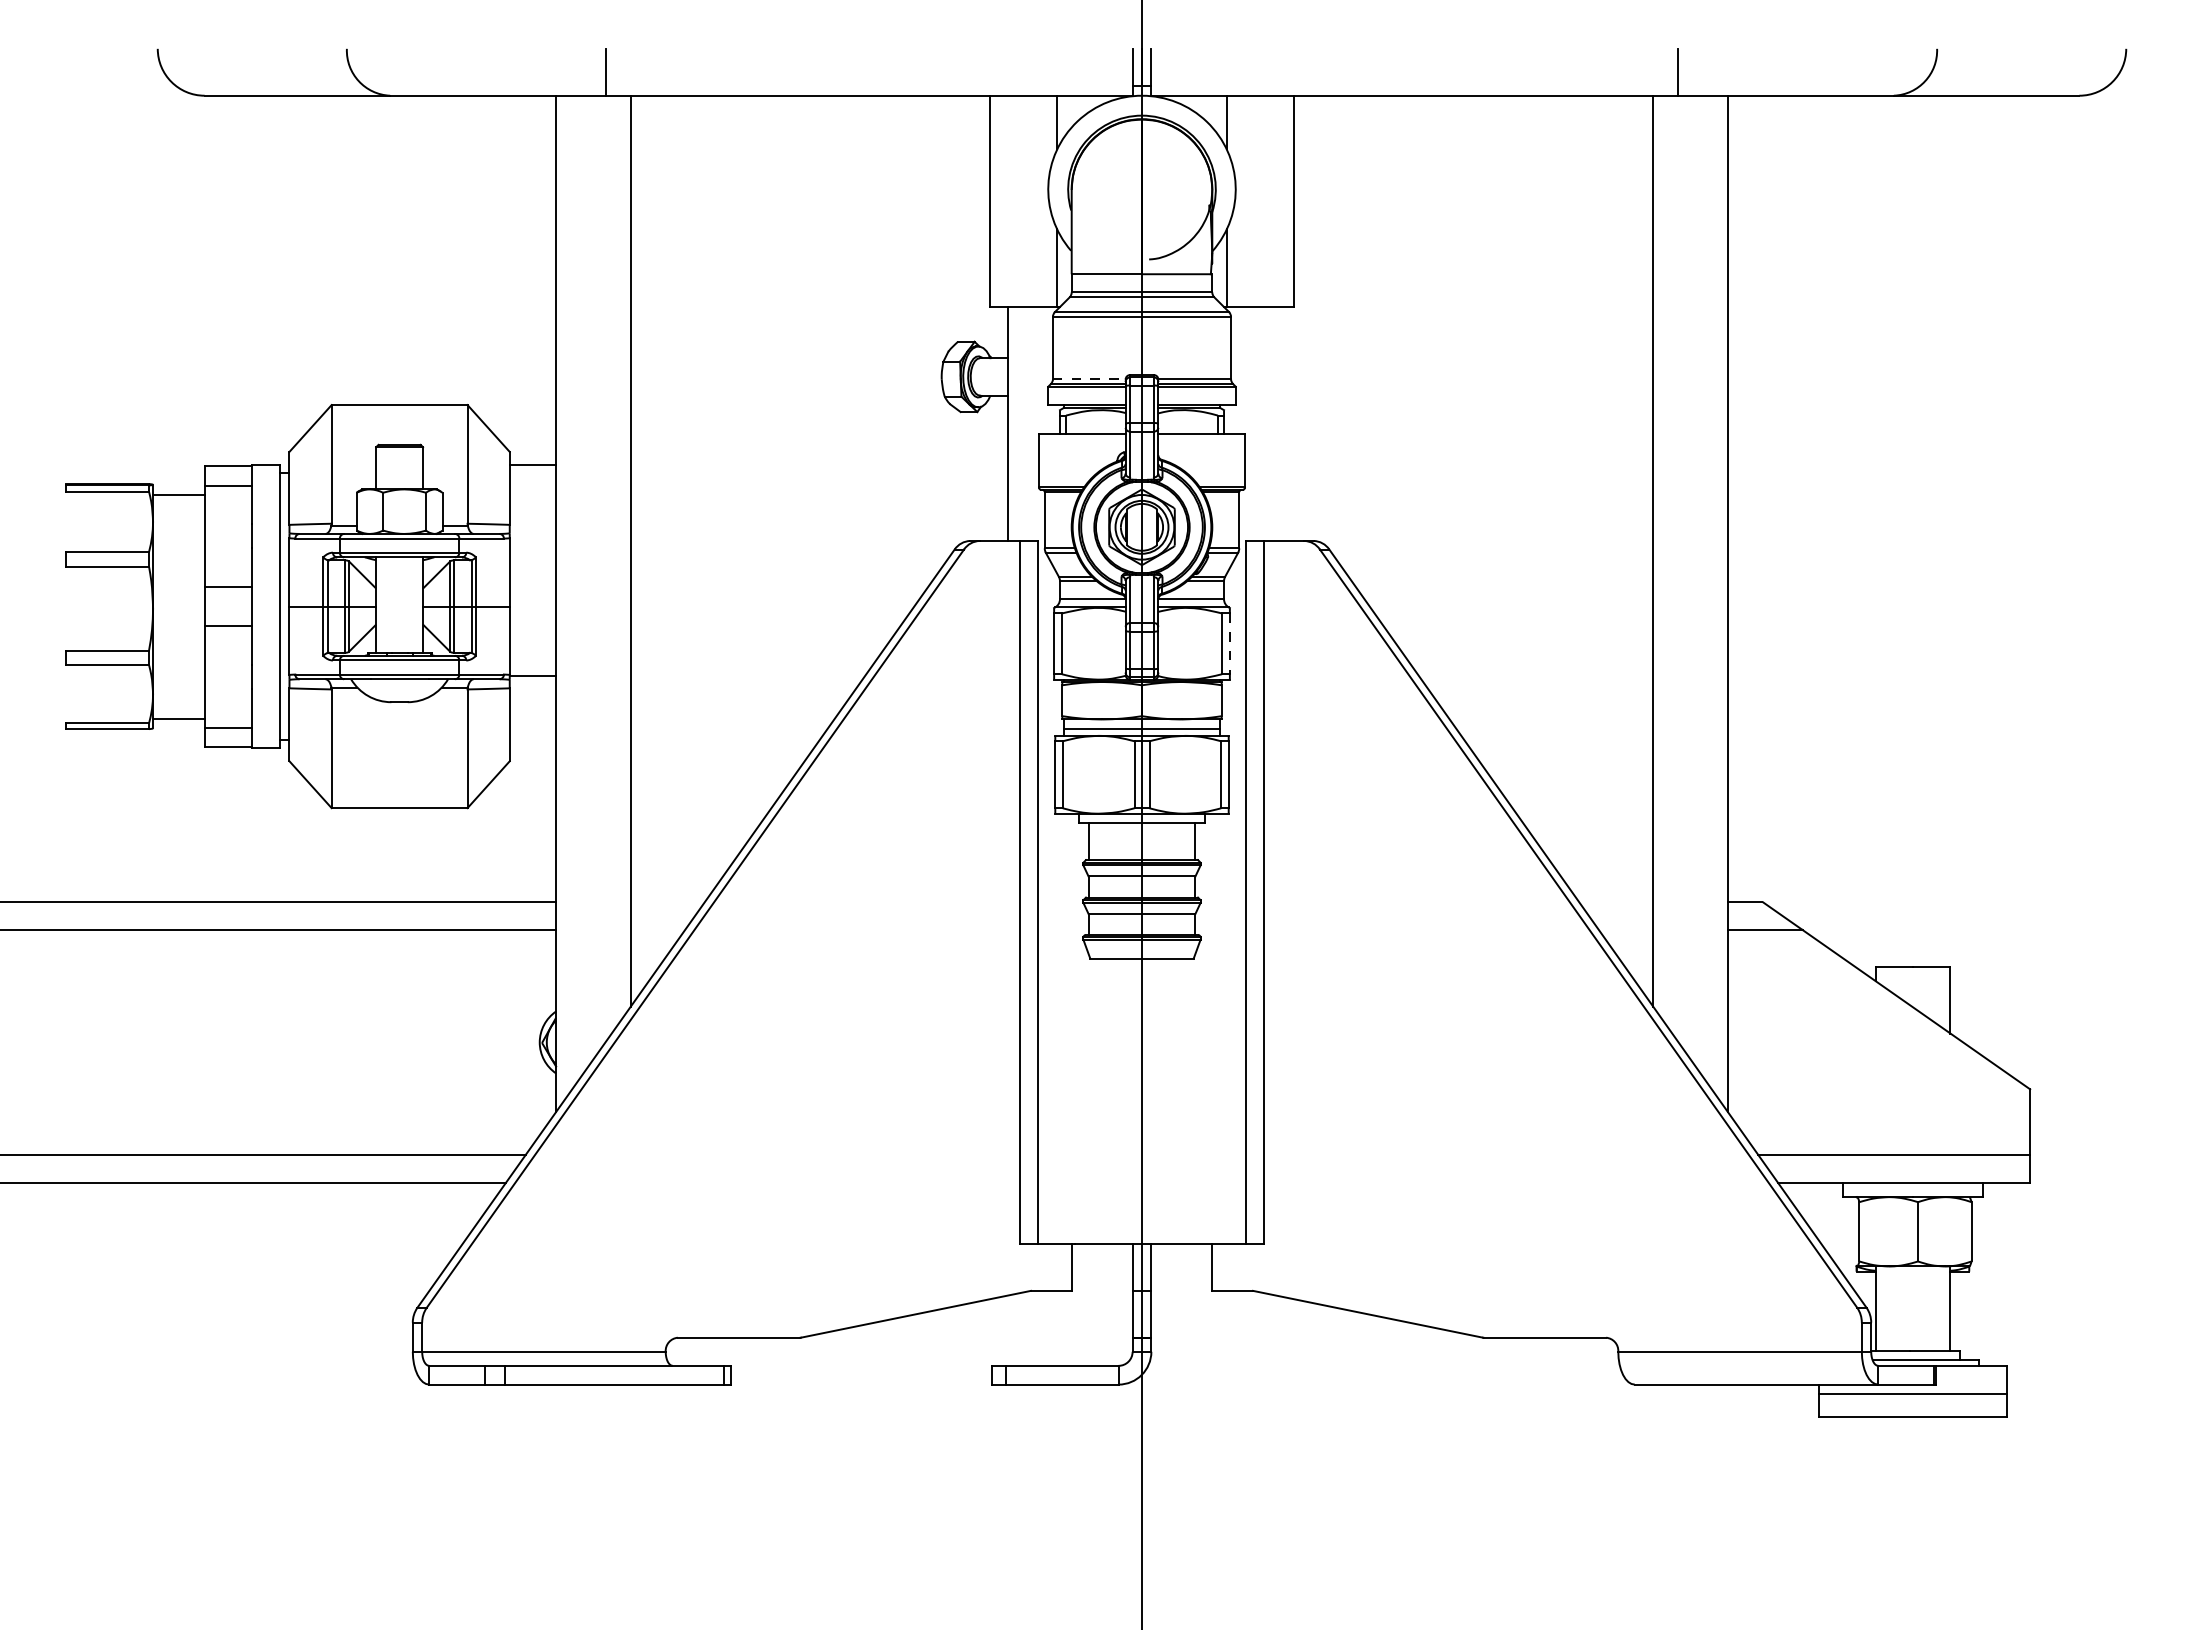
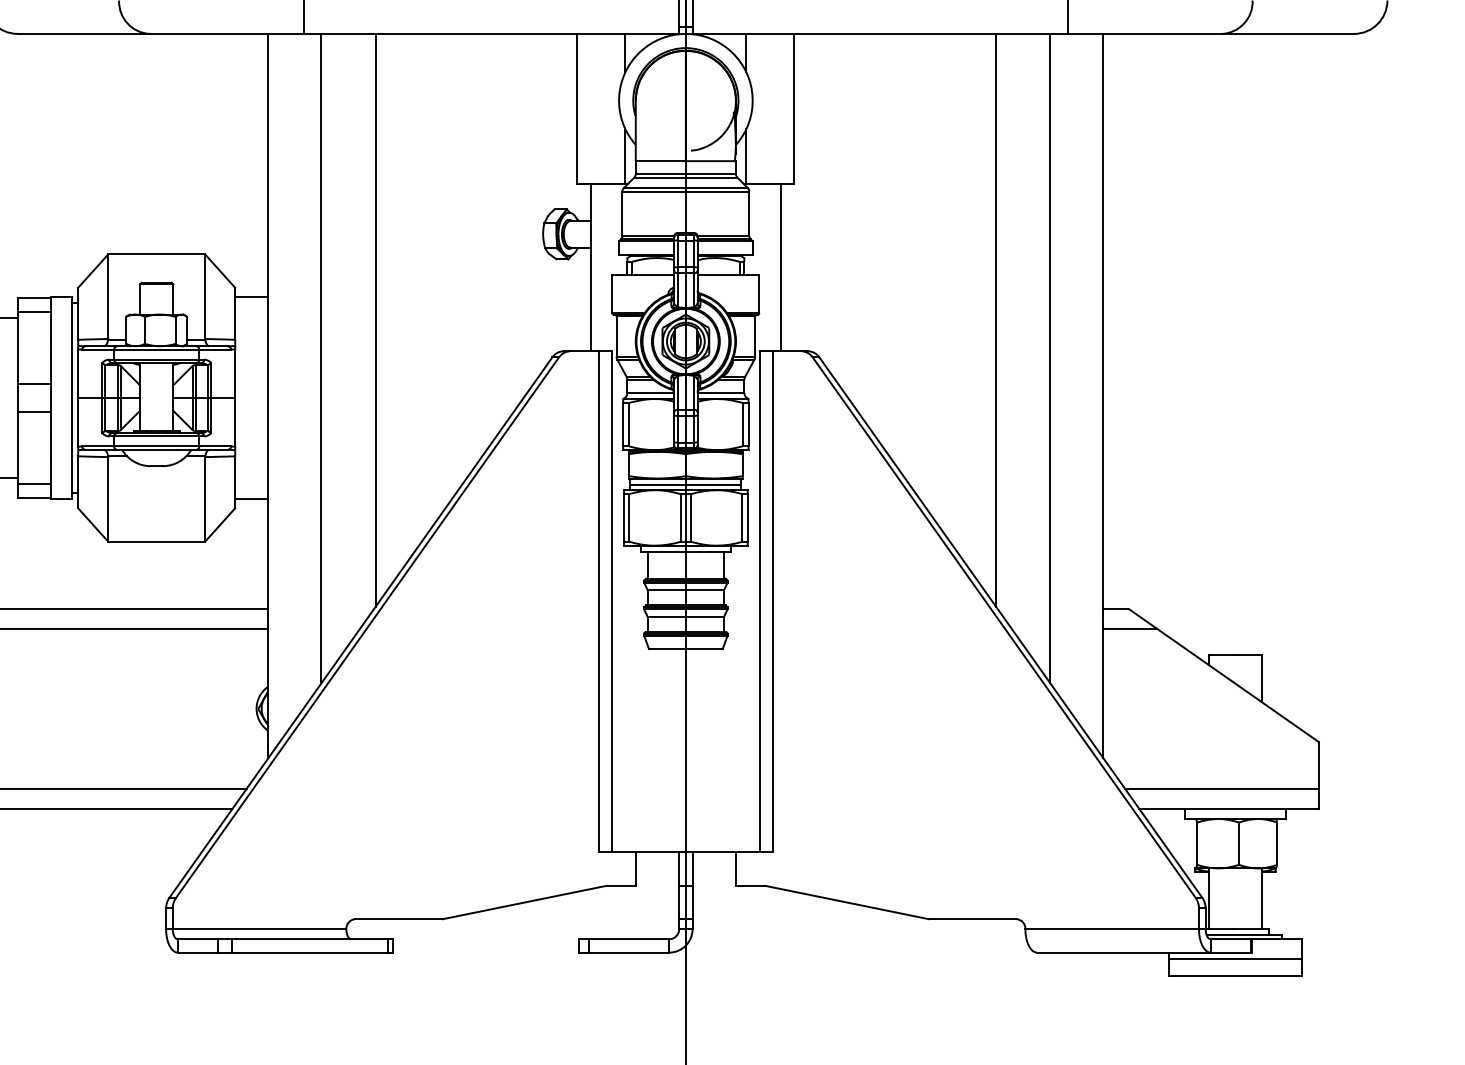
line: (1089, 379) -> (648, 236), dashed -> solid
line: (1275, 423) -> (781, 267), added
line: (706, 497) -> (375, 320), added
line: (1577, 497) -> (996, 320), added
line: (1229, 644) -> (748, 425), dashed -> solid
line: (532, 675) -> (251, 498), moved

